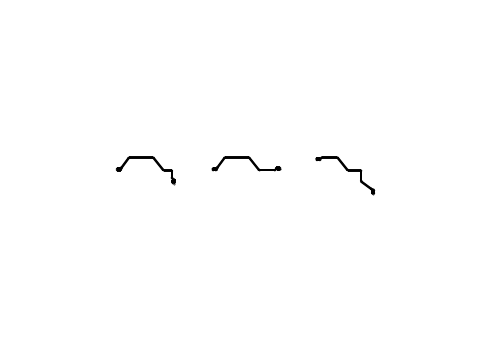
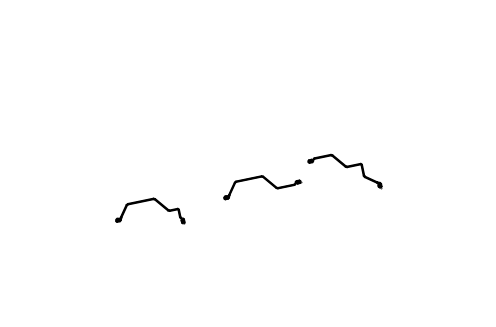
part: (345, 175) -> (345, 173), moved

